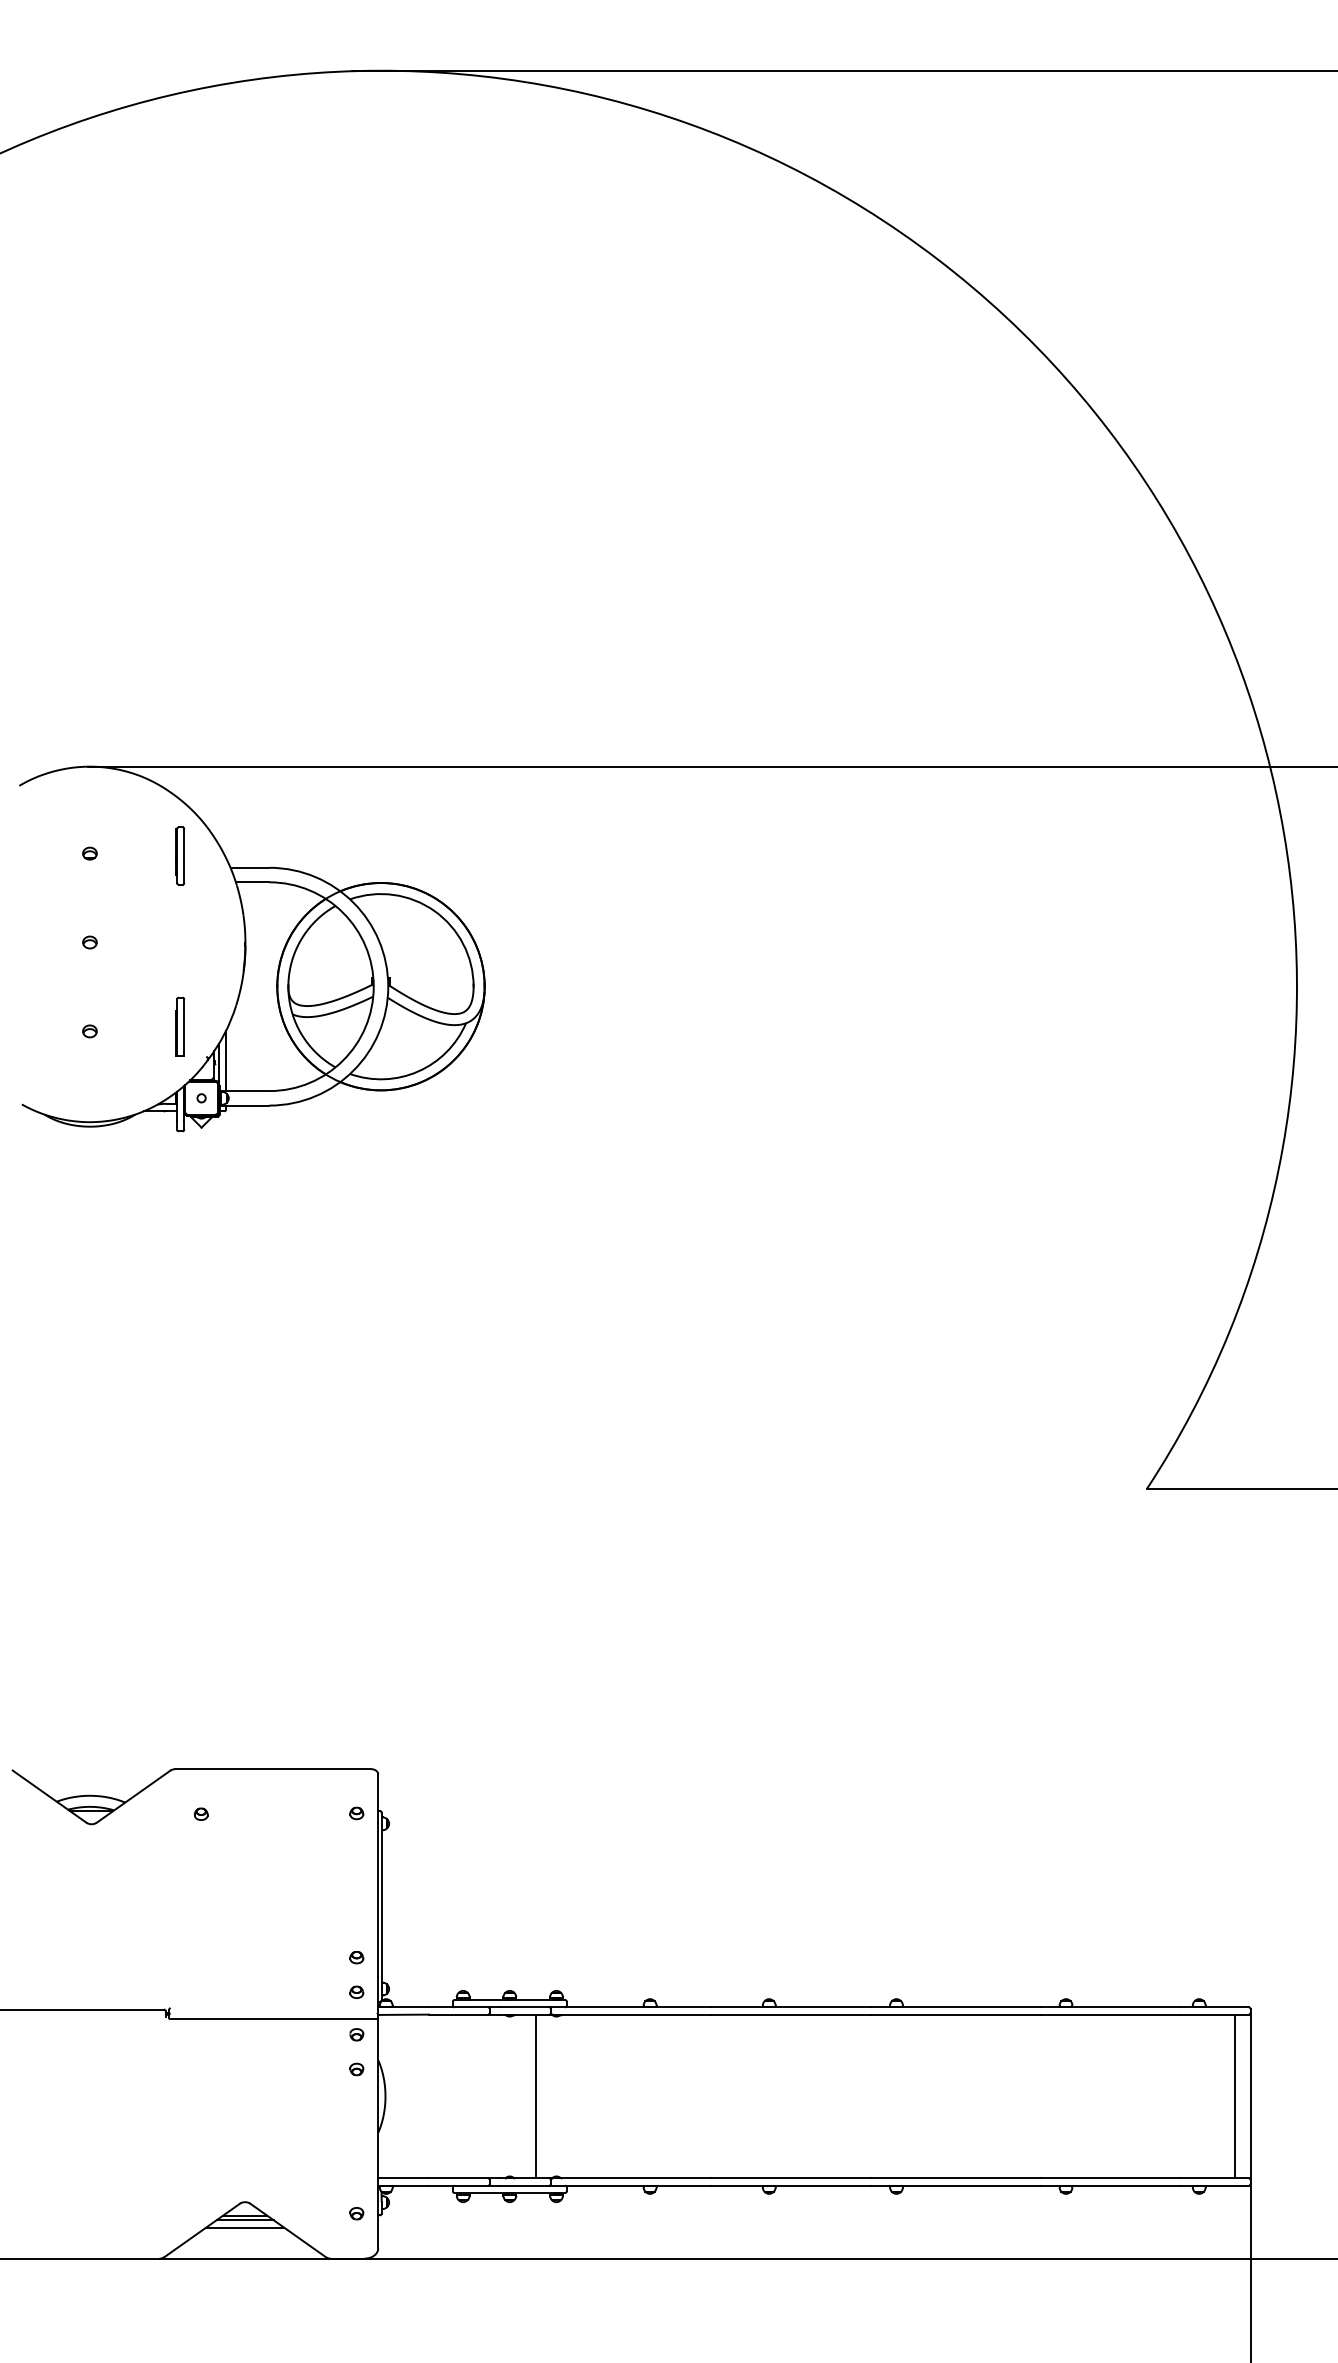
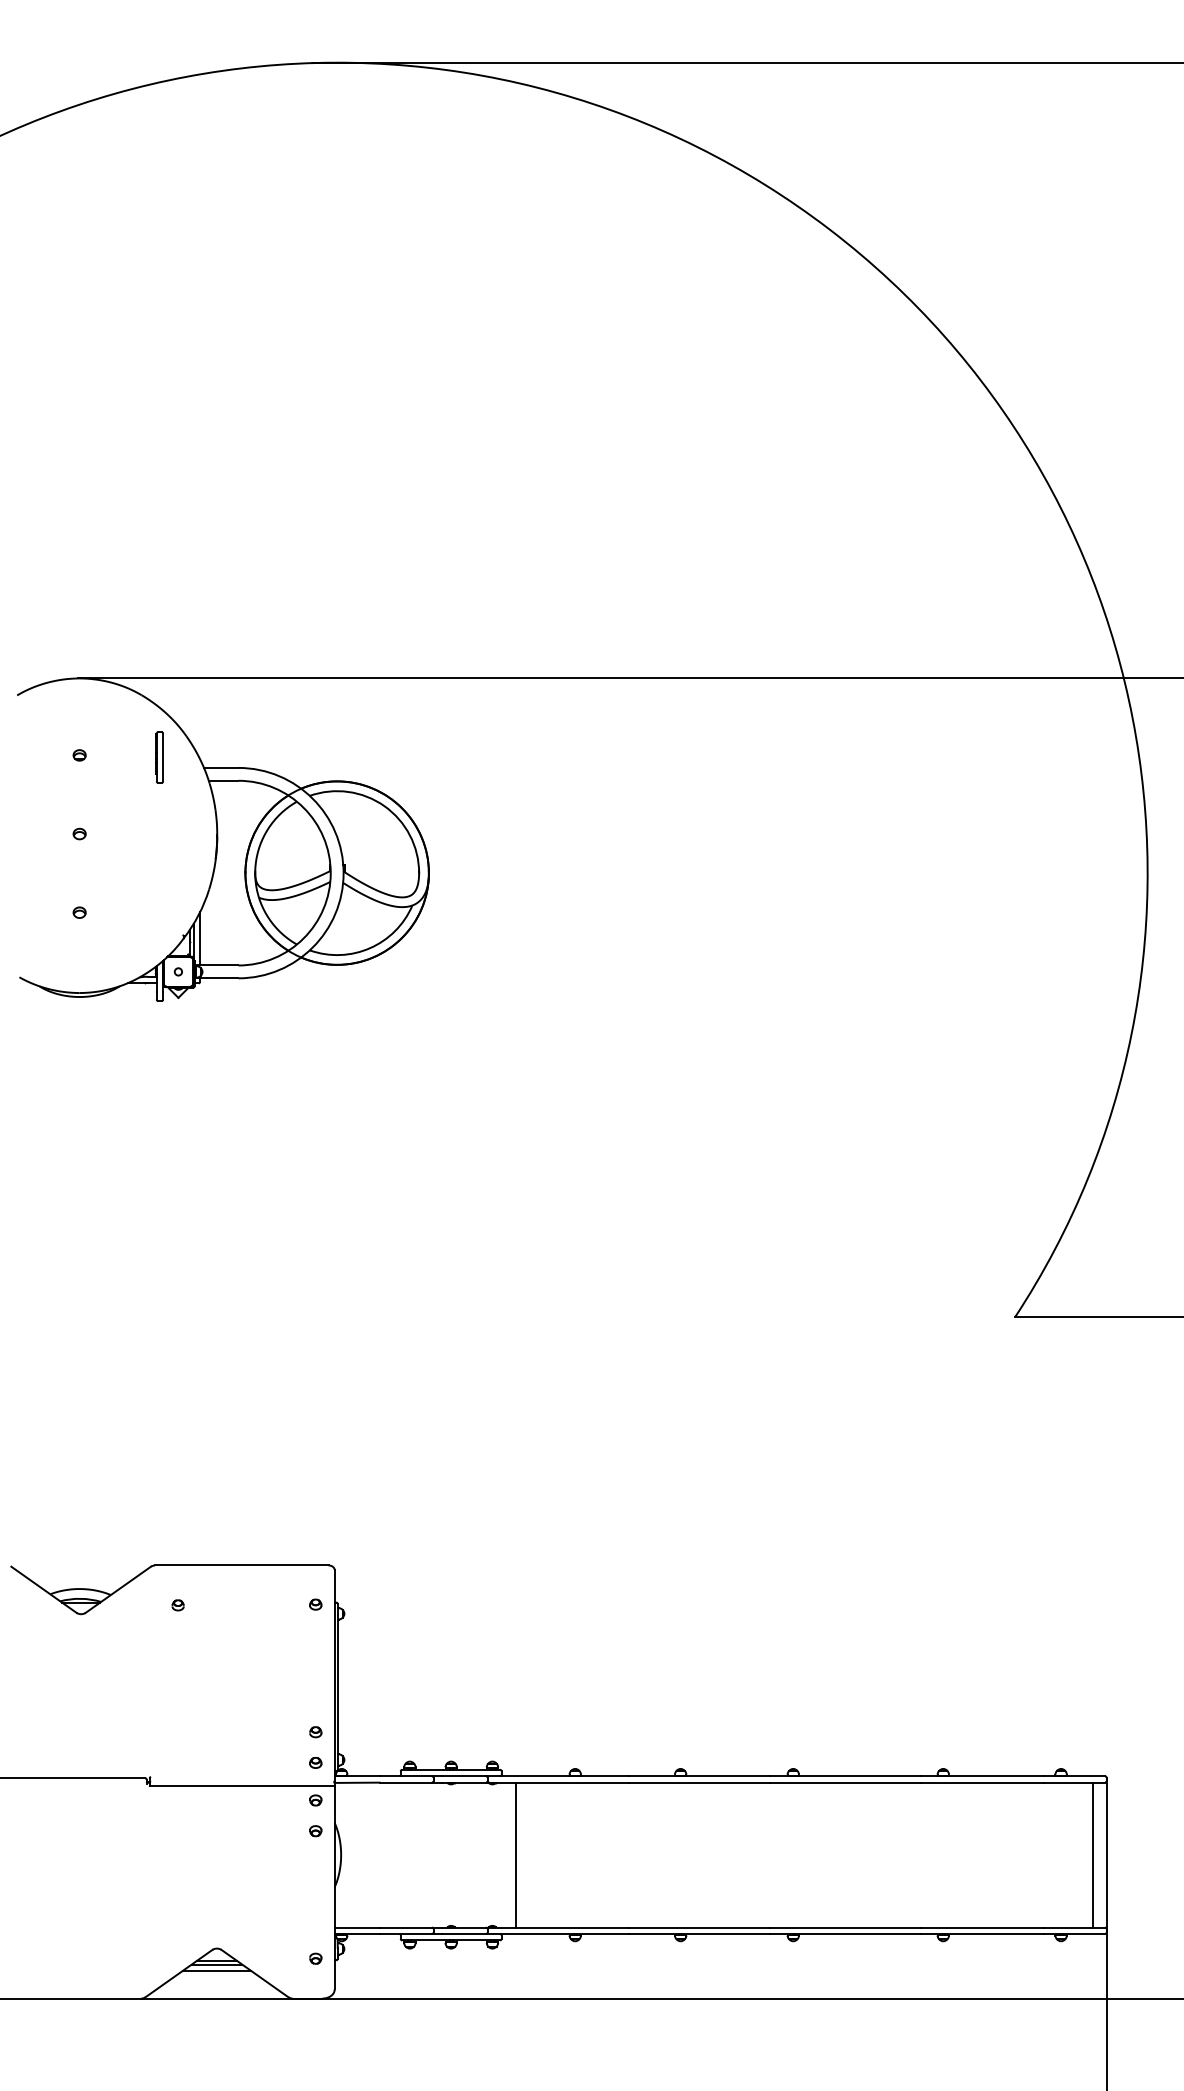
part: (180, 1026) -> (159, 908), removed
line: (536, 2095) -> (516, 1854), moved

